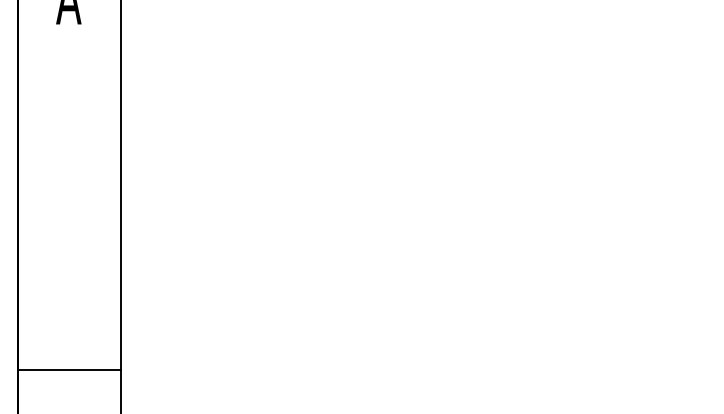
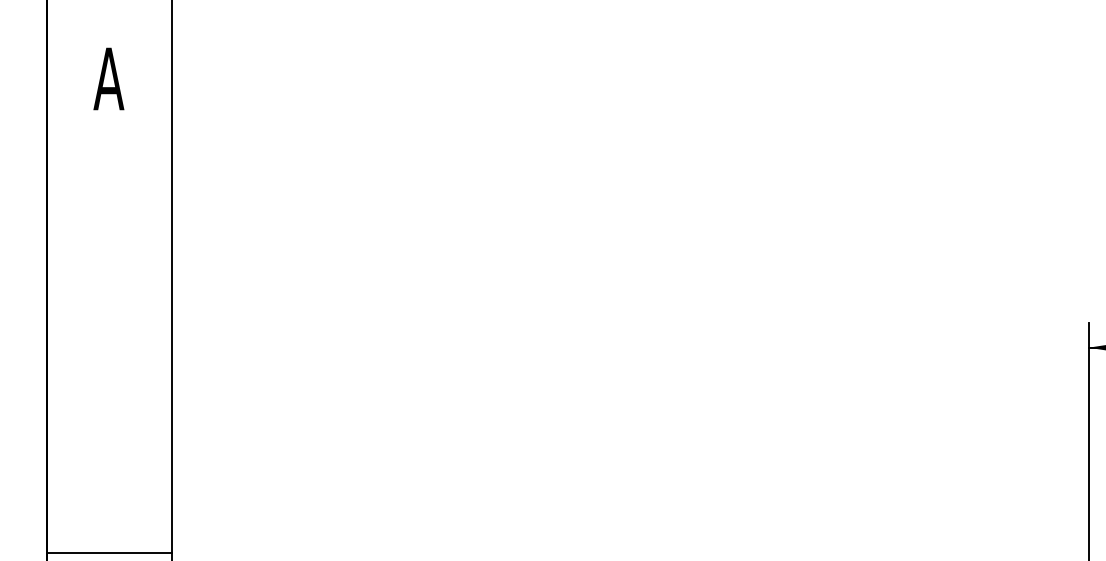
line: (68, 370) -> (108, 552), moved

